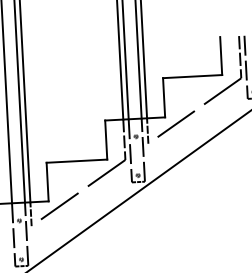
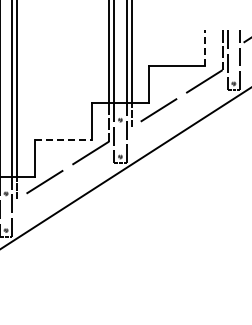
line: (220, 56) -> (204, 48), solid -> dashed
line: (77, 161) -> (63, 140), solid -> dashed

